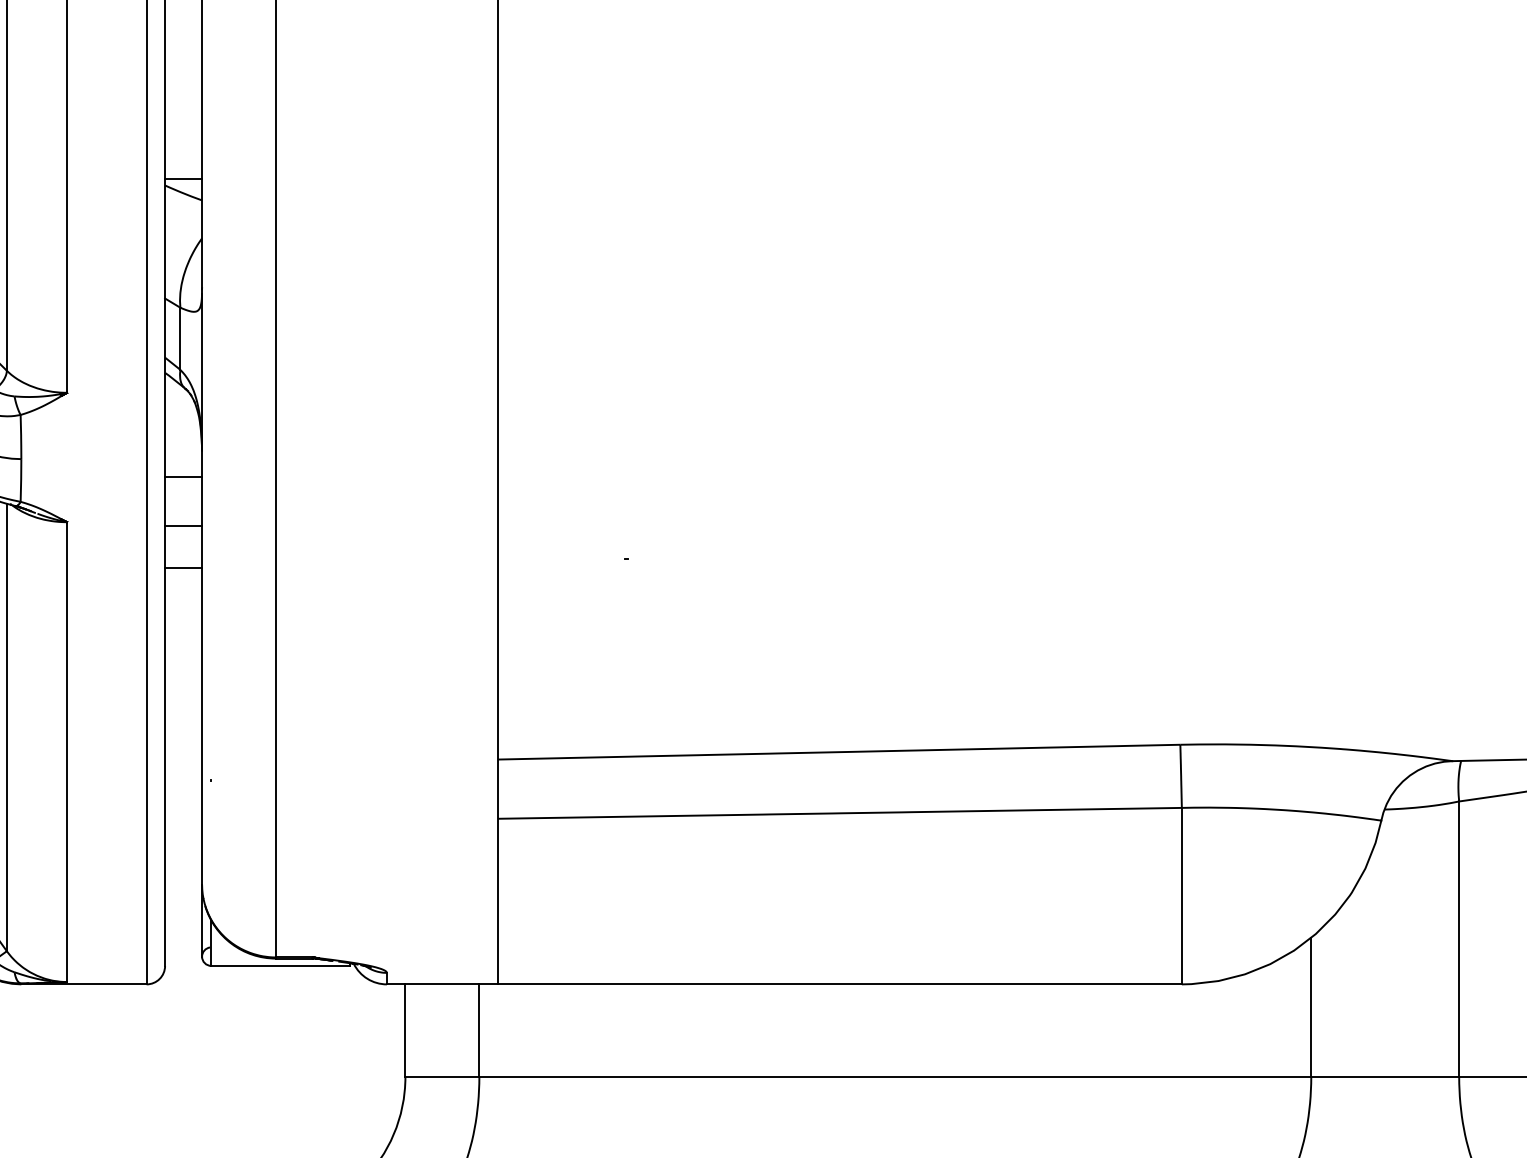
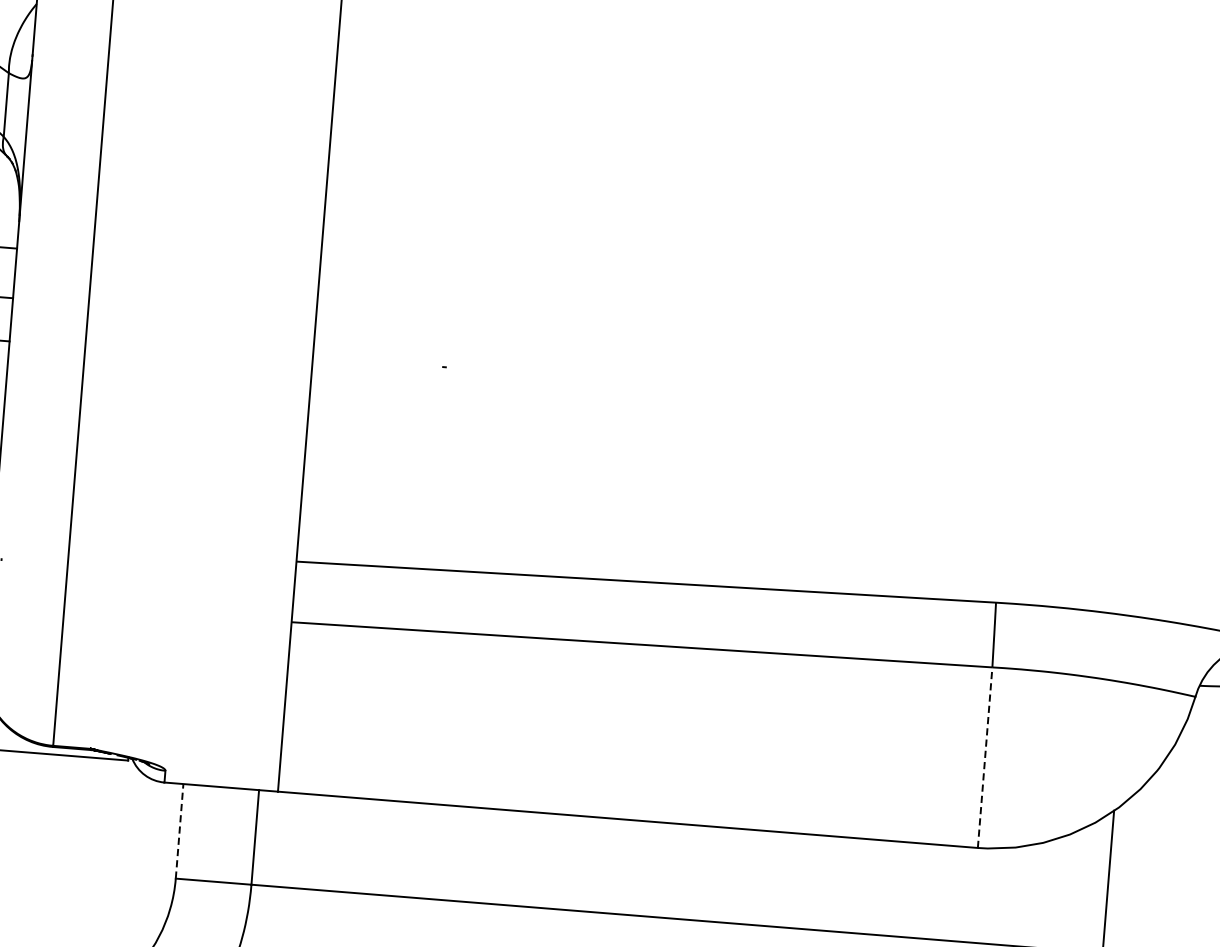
line: (1181, 895) -> (984, 756), solid -> dashed
line: (405, 1030) -> (179, 831), solid -> dashed

